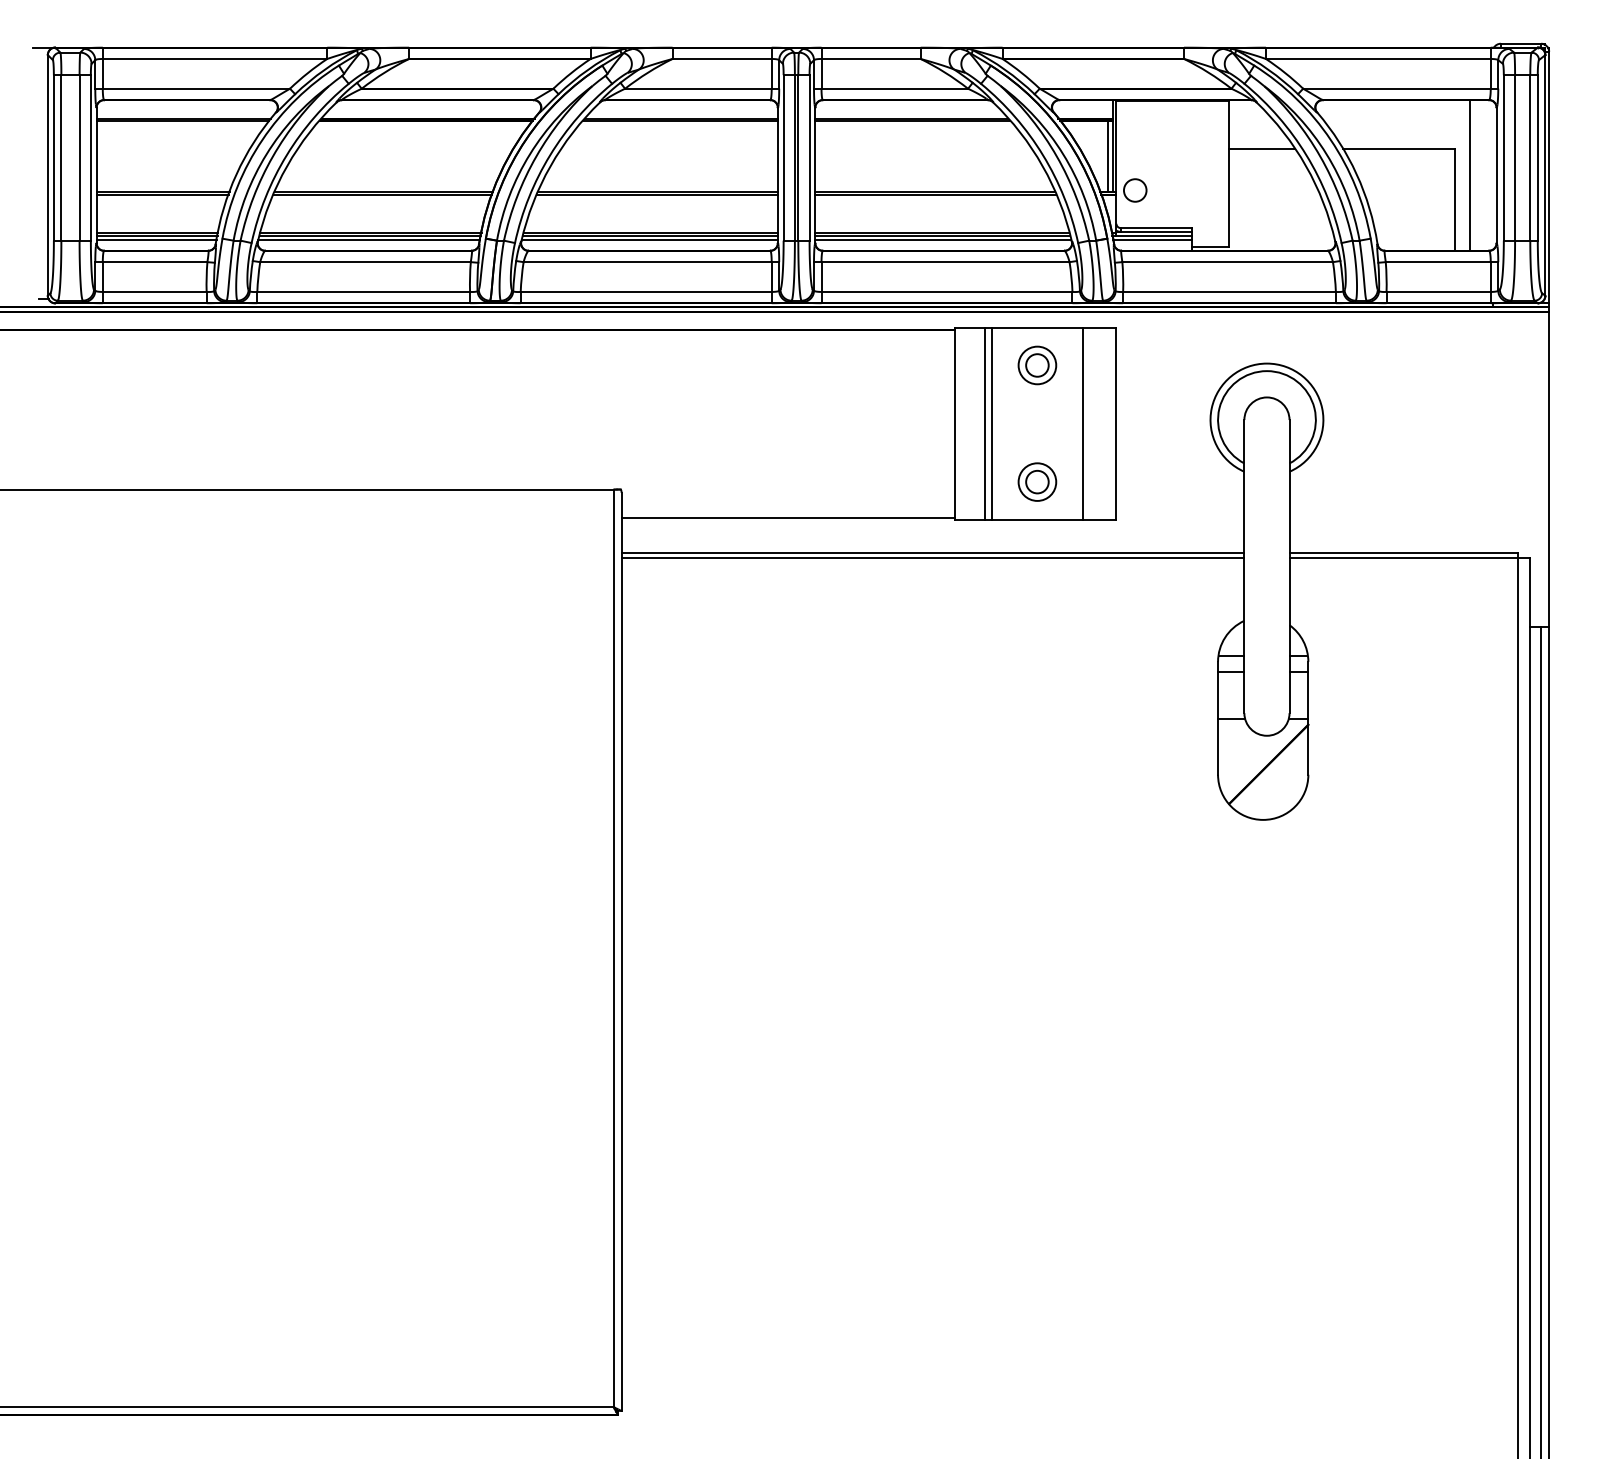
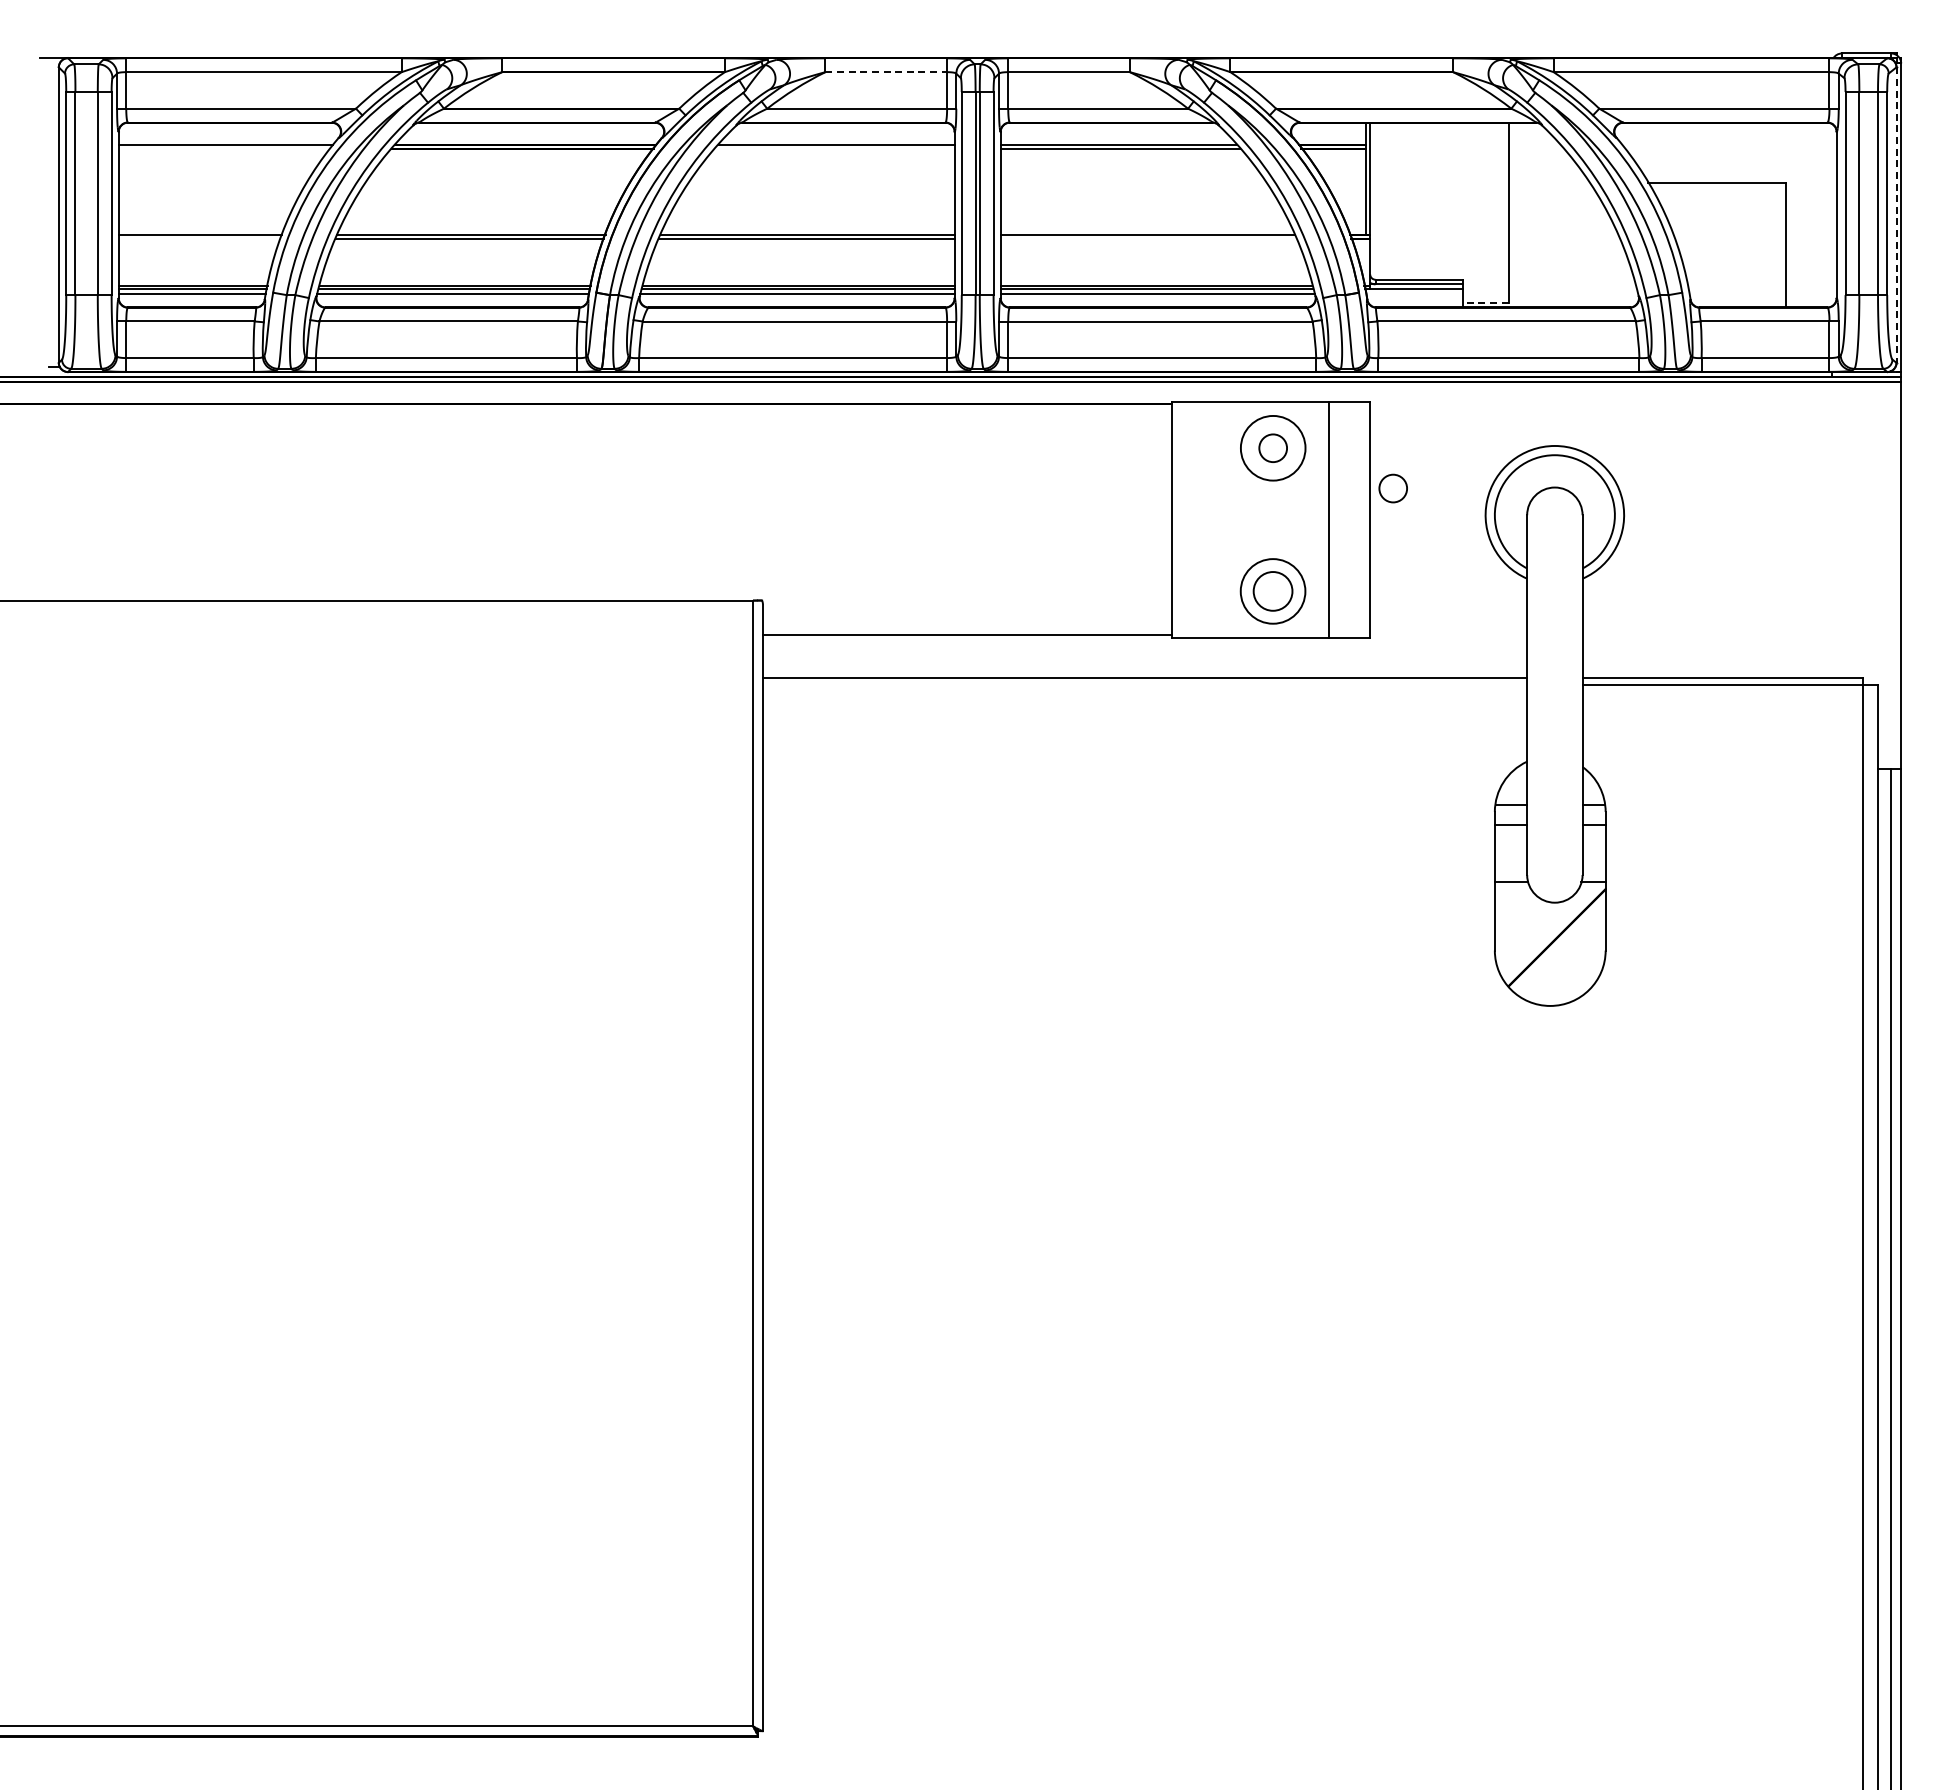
line: (722, 59) -> (886, 72), solid -> dashed
line: (182, 121) -> (224, 148), removed
line: (679, 121) -> (834, 148), removed
line: (1261, 148) -> (1548, 182), removed
line: (1108, 156) -> (1360, 191), removed
line: (1470, 174) -> (1804, 214), removed
line: (1545, 175) -> (1896, 215), solid -> dashed
circle: (1134, 190) -> (1392, 488), moved
line: (162, 194) -> (199, 238), removed
line: (935, 194) -> (1148, 238), removed
line: (1152, 240) -> (1414, 294), removed
line: (1210, 246) -> (1485, 302), solid -> dashed
circle: (1037, 365) -> (1273, 448), size x1.4
line: (984, 423) -> (1208, 519), removed
line: (992, 423) -> (1217, 519), removed
part: (1037, 482) -> (1273, 591), size x1.4
line: (932, 558) -> (1144, 685), removed

